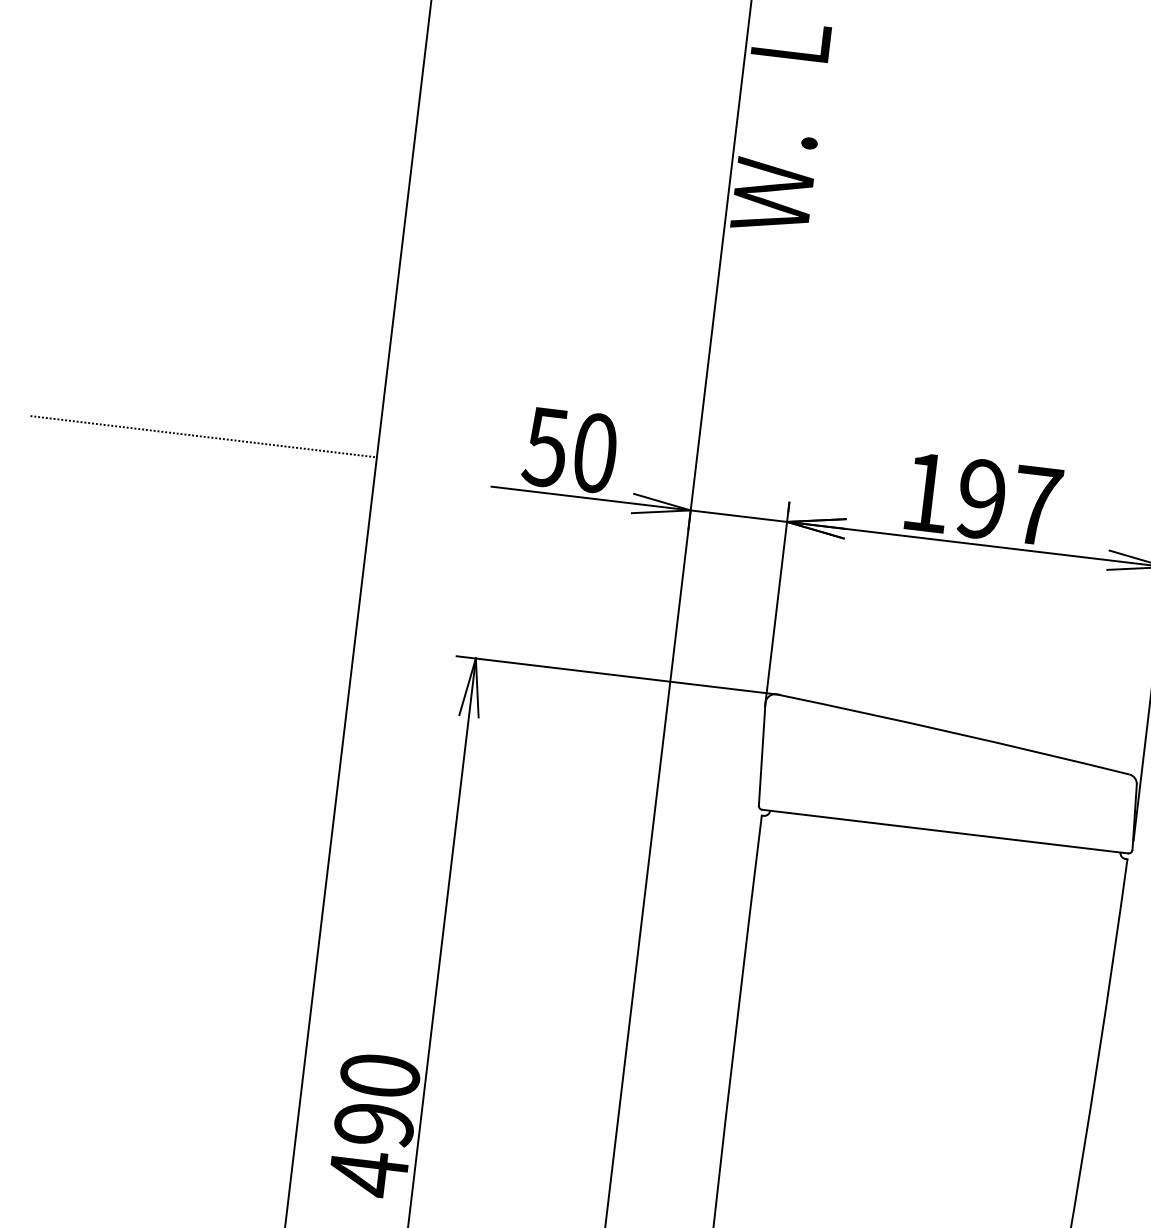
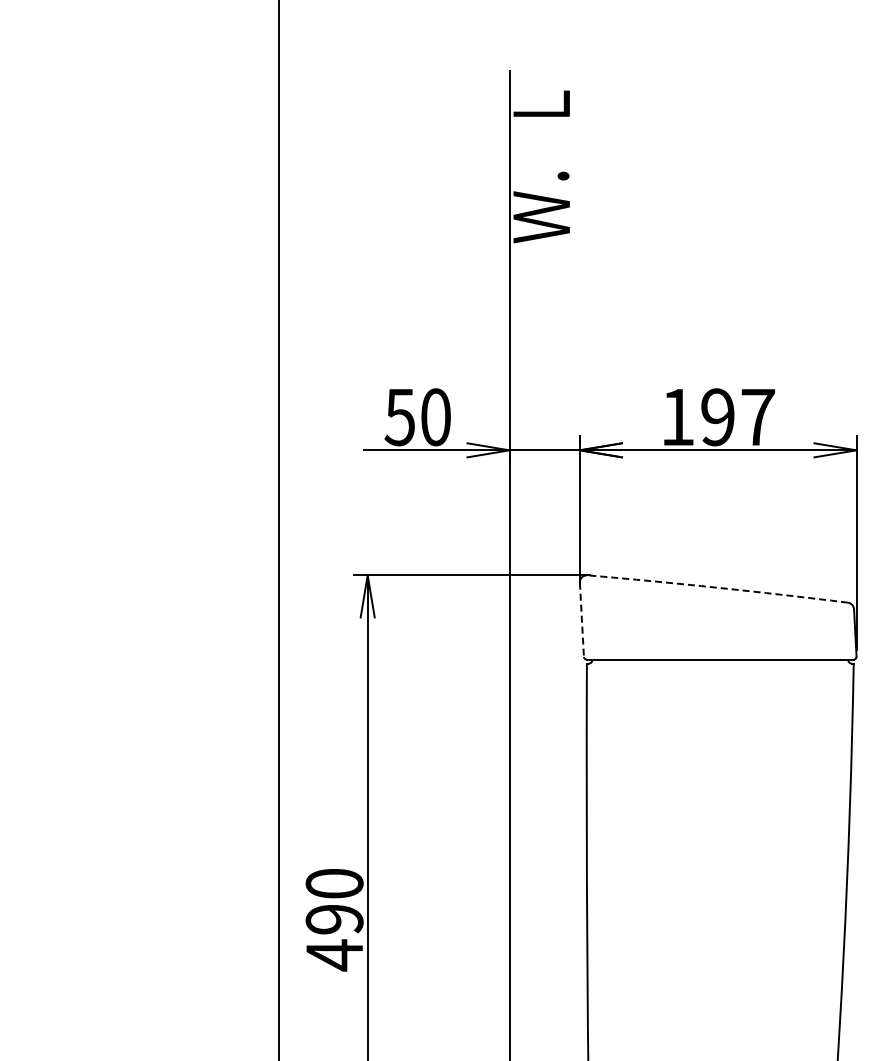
line: (203, 437) -> (152, 439), removed
arc: (953, 732) -> (717, 587), solid -> dashed
line: (761, 755) -> (581, 620), solid -> dashed

